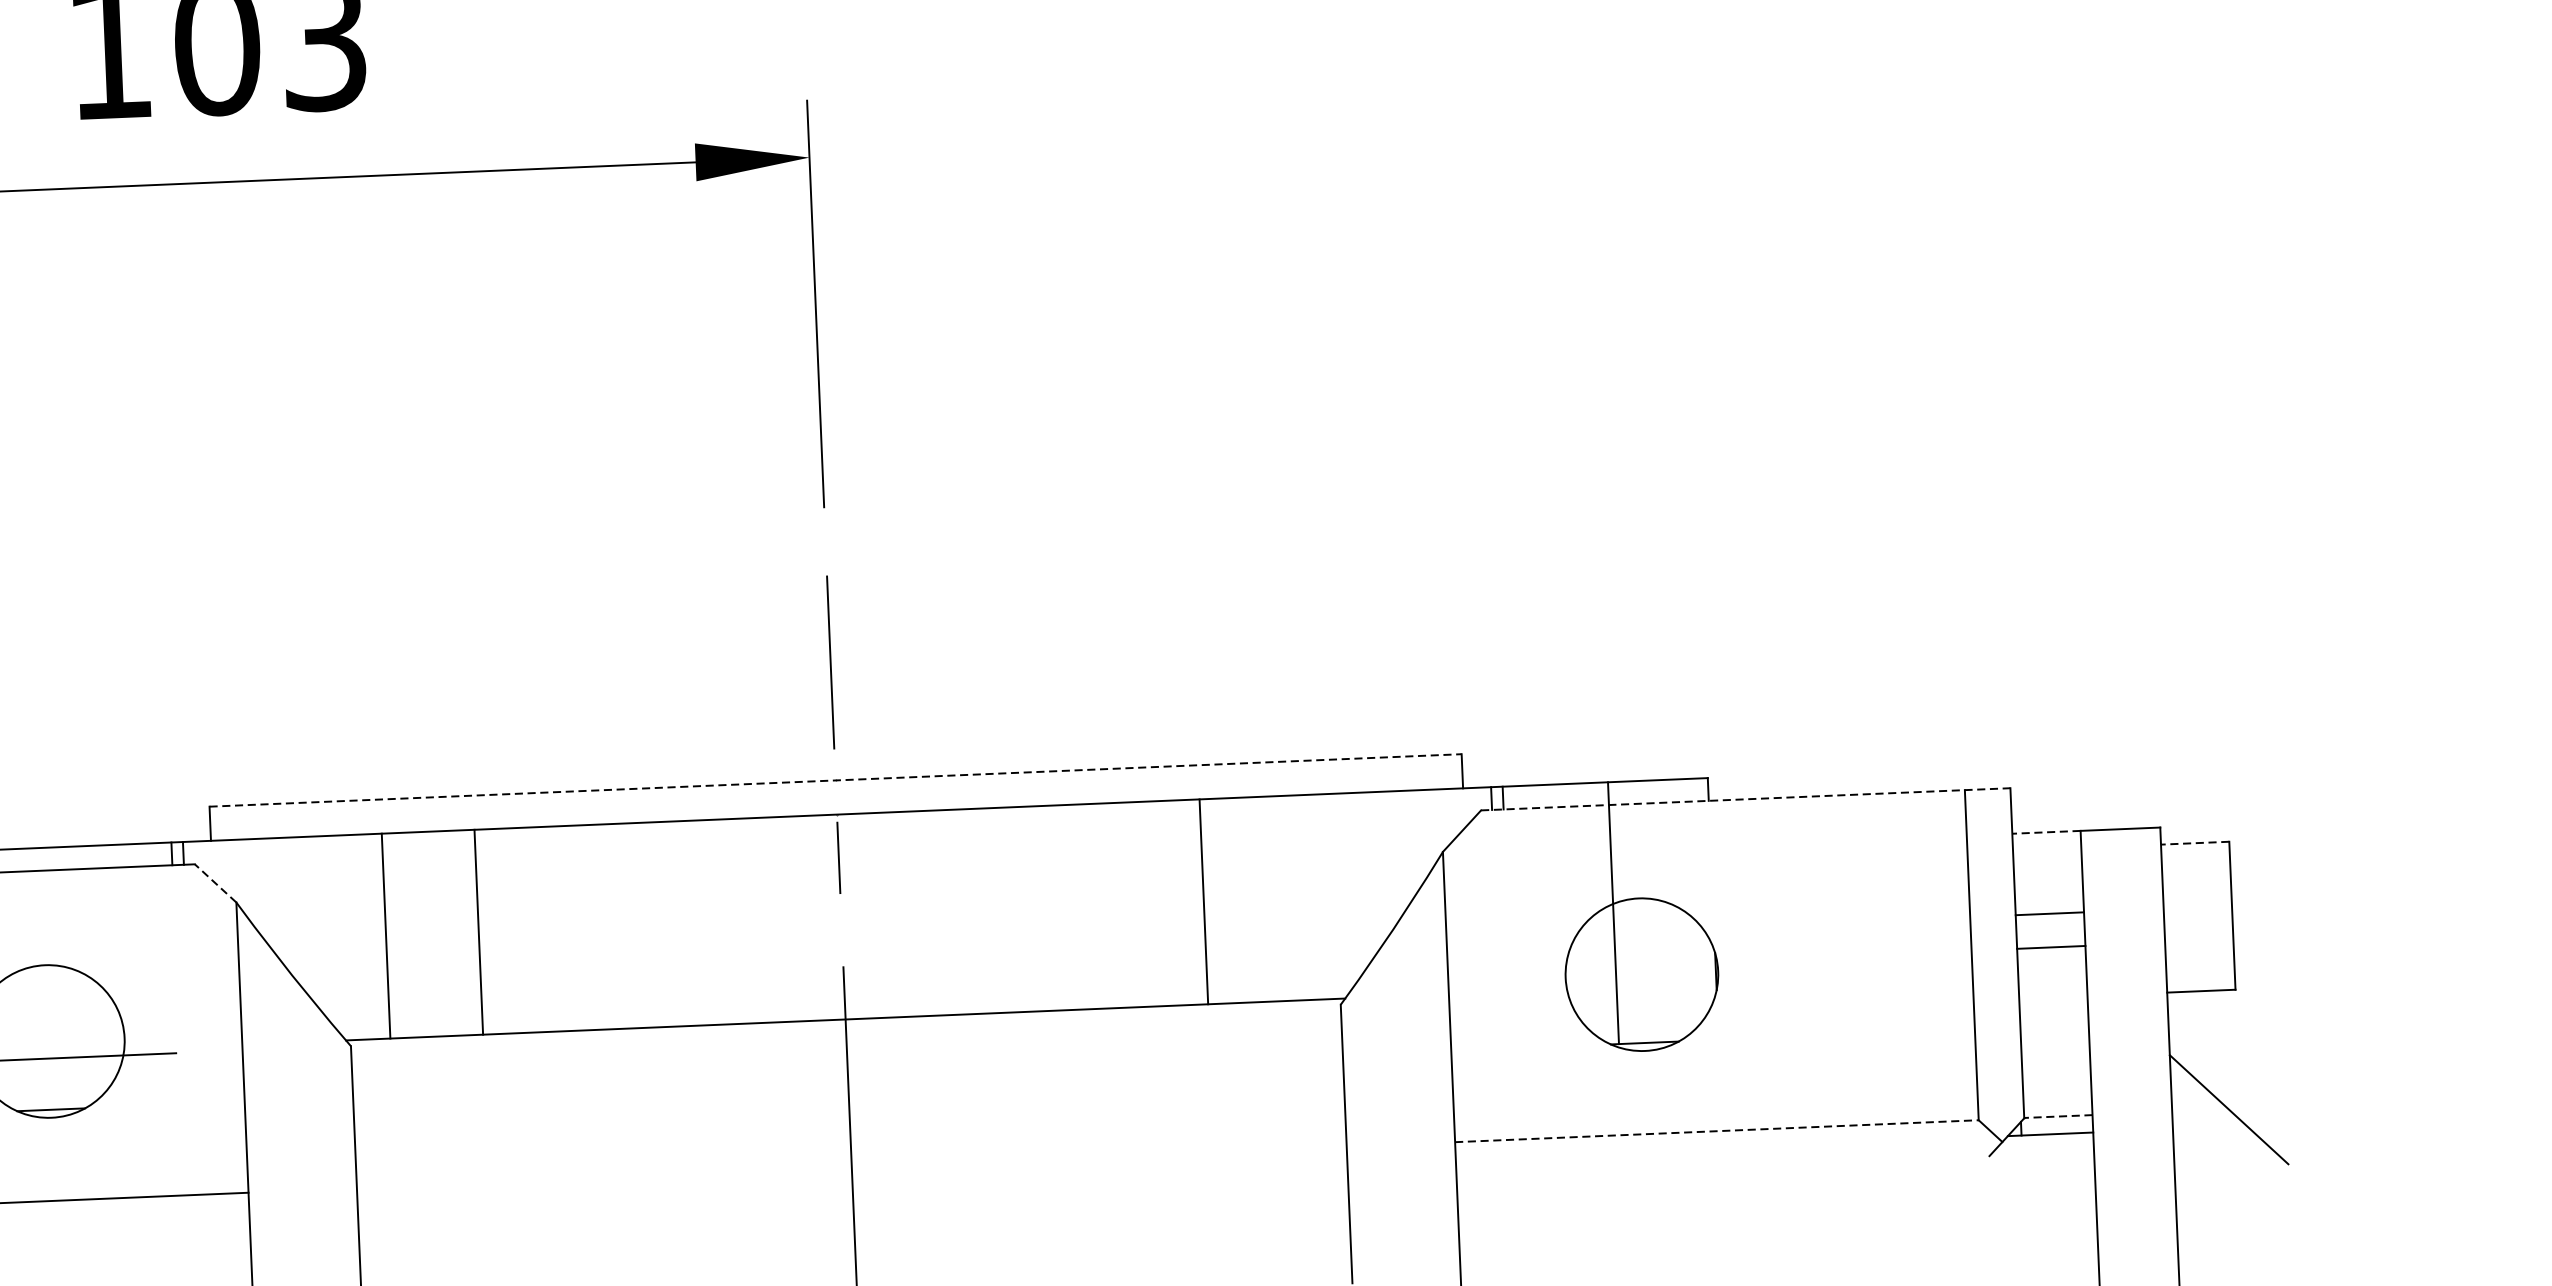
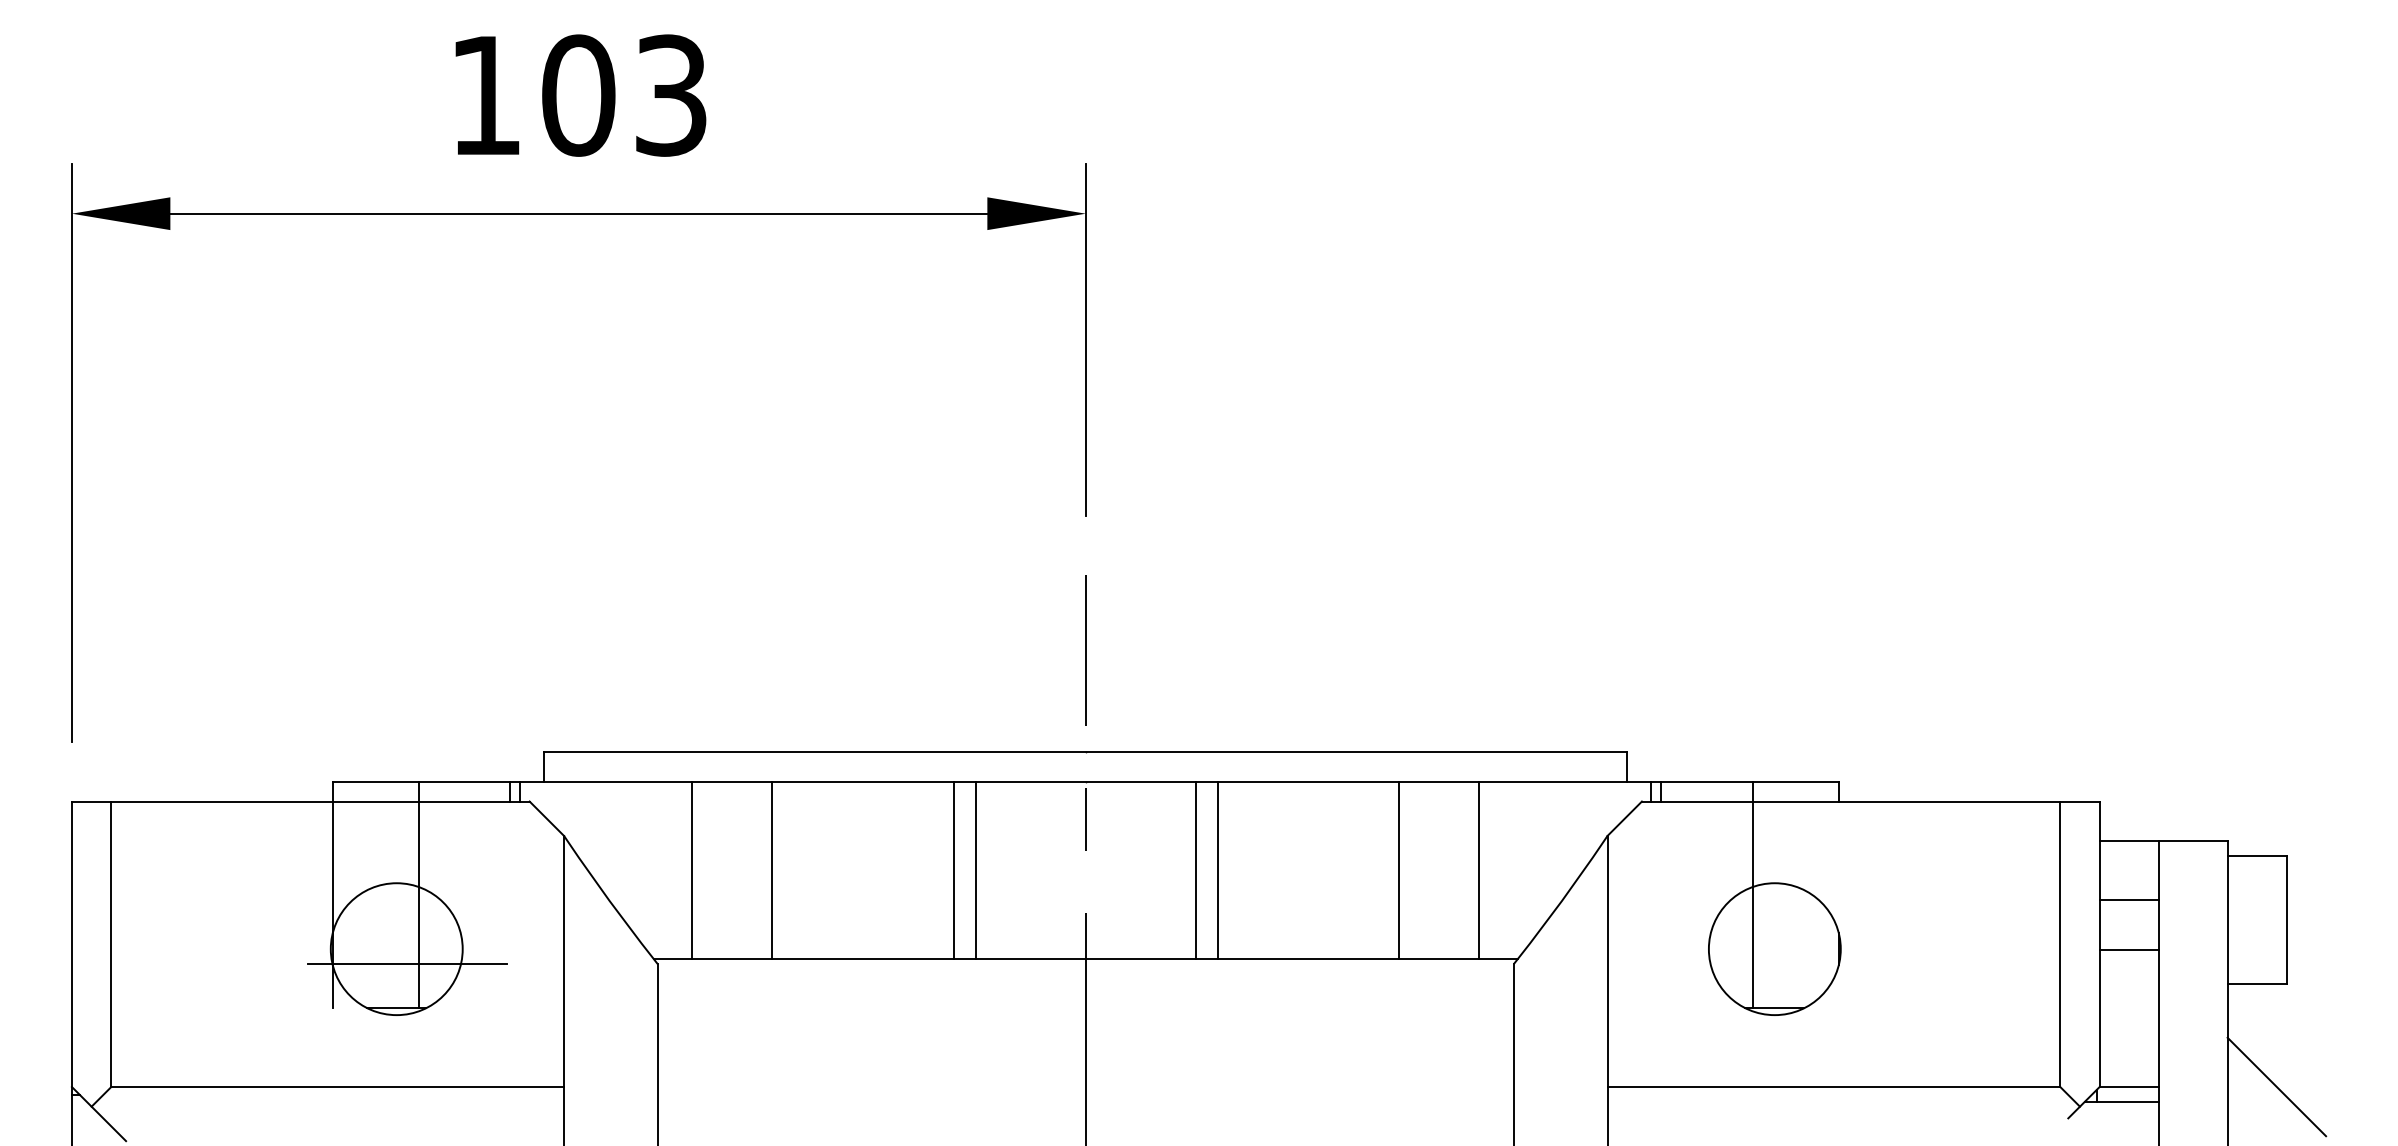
line: (836, 780) -> (1086, 752), dashed -> solid
line: (1745, 799) -> (1870, 801), dashed -> solid
line: (2046, 831) -> (2129, 840), dashed -> solid
line: (2195, 842) -> (2257, 855), dashed -> solid
line: (215, 883) -> (546, 818), dashed -> solid
line: (1296, 898) -> (1479, 870), added
line: (994, 910) -> (1218, 870), added
line: (968, 911) -> (1195, 870), added
line: (2049, 913) -> (2128, 950), moved
line: (713, 922) -> (975, 870), added
line: (688, 923) -> (953, 870), added
line: (2050, 947) -> (2128, 900), moved
line: (72, 977) -> (419, 894), added
line: (2058, 1116) -> (2129, 1086), dashed -> solid
line: (1717, 1130) -> (1834, 1086), dashed -> solid

